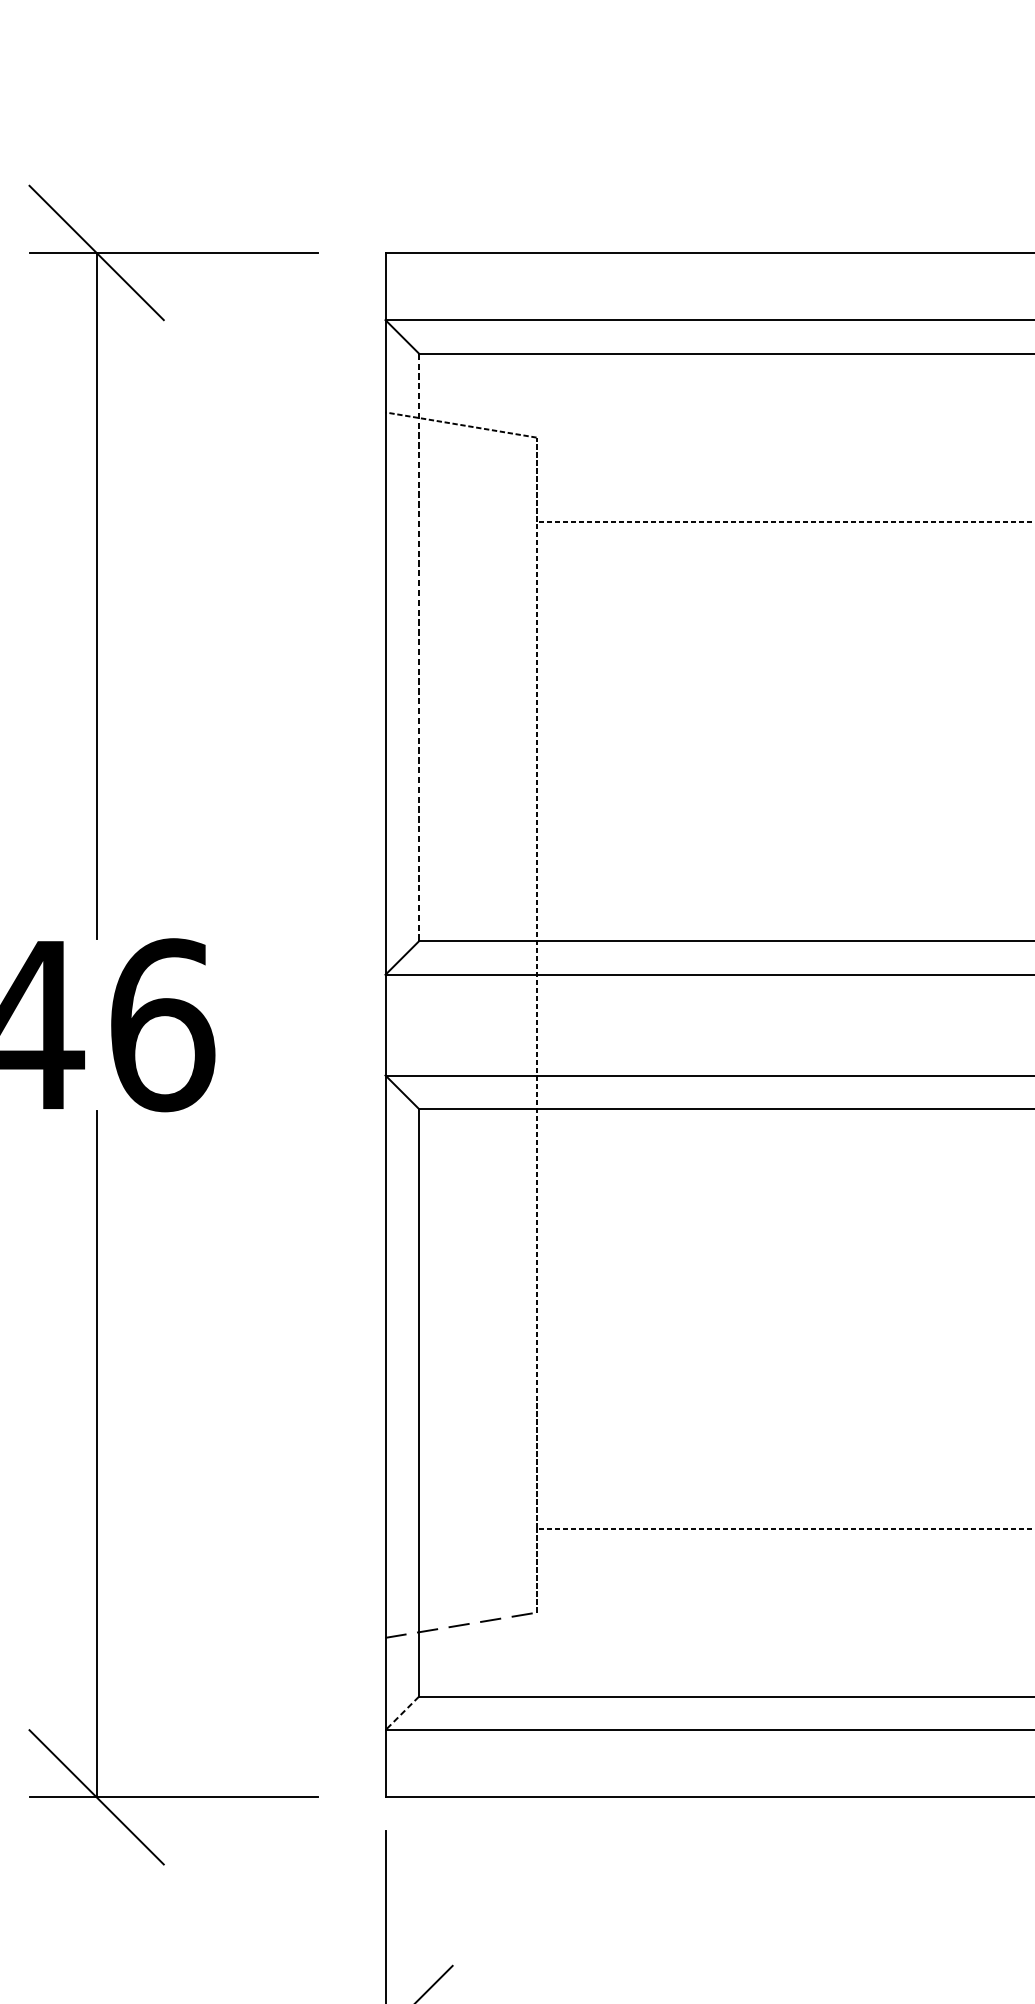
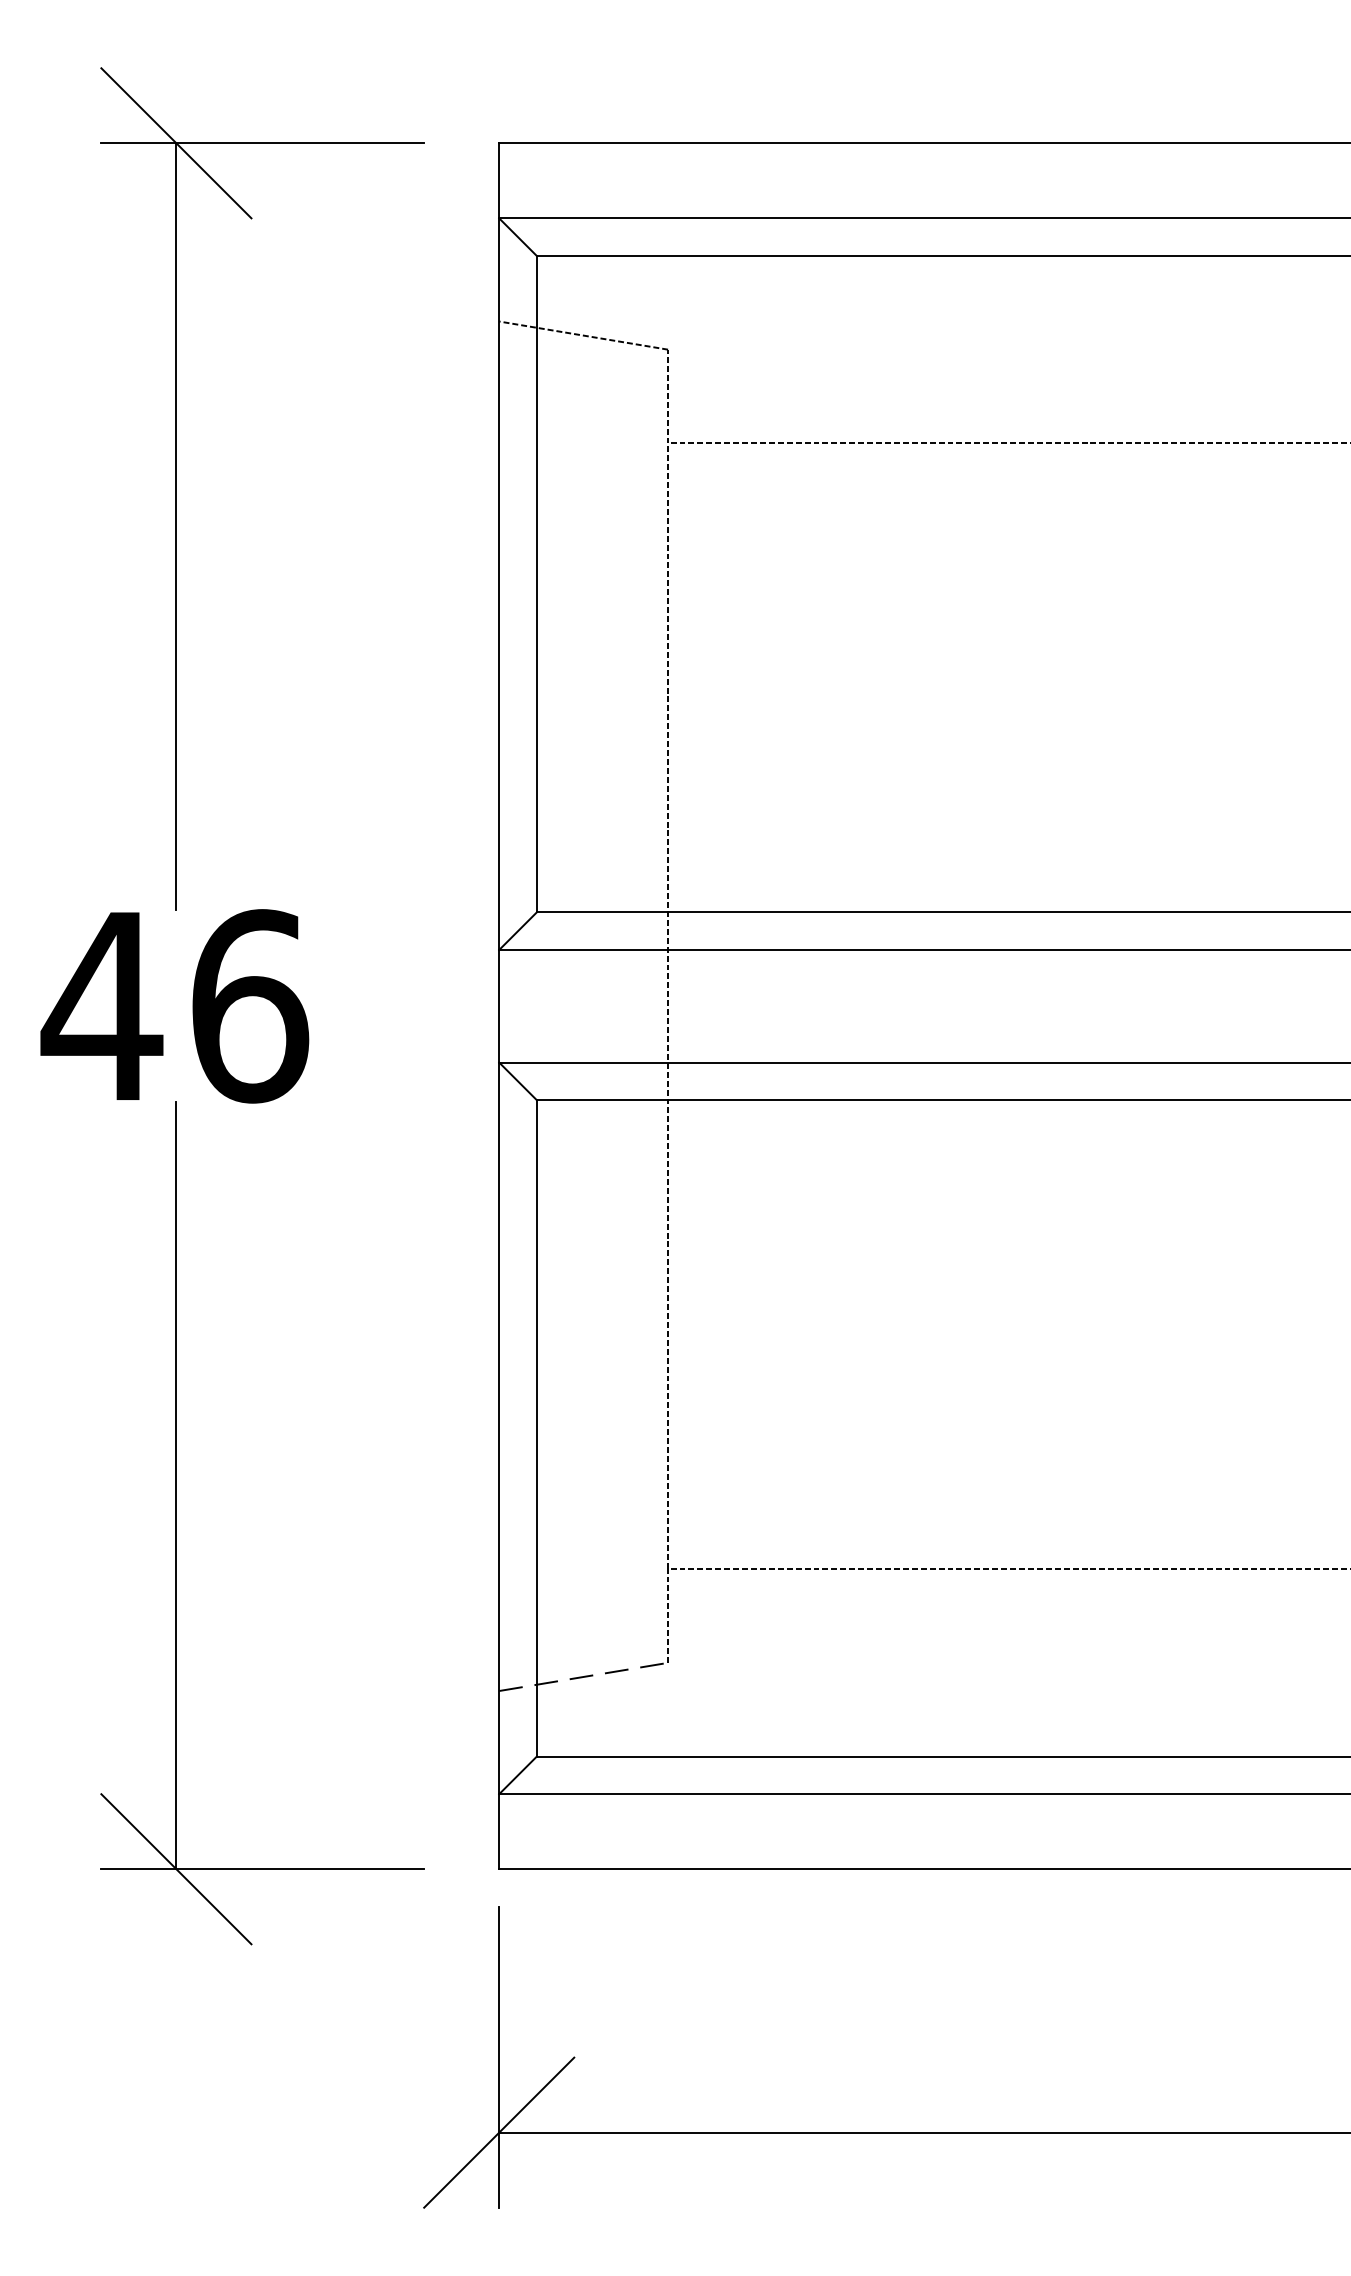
line: (418, 647) -> (536, 584), dashed -> solid
line: (401, 1713) -> (517, 1775), dashed -> solid

